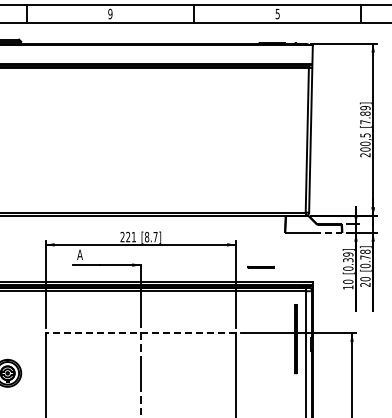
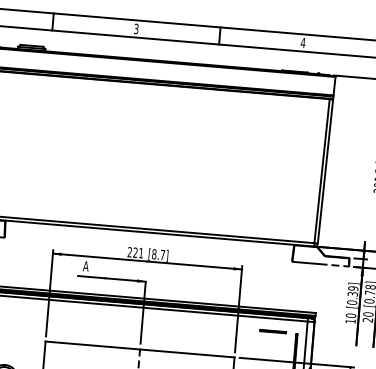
text: (110, 13) -> (136, 28), 9 -> 3
text: (277, 14) -> (302, 43), 5 -> 4
line: (260, 266) -> (272, 330), moved
line: (140, 333) -> (139, 349), dashed -> solid

